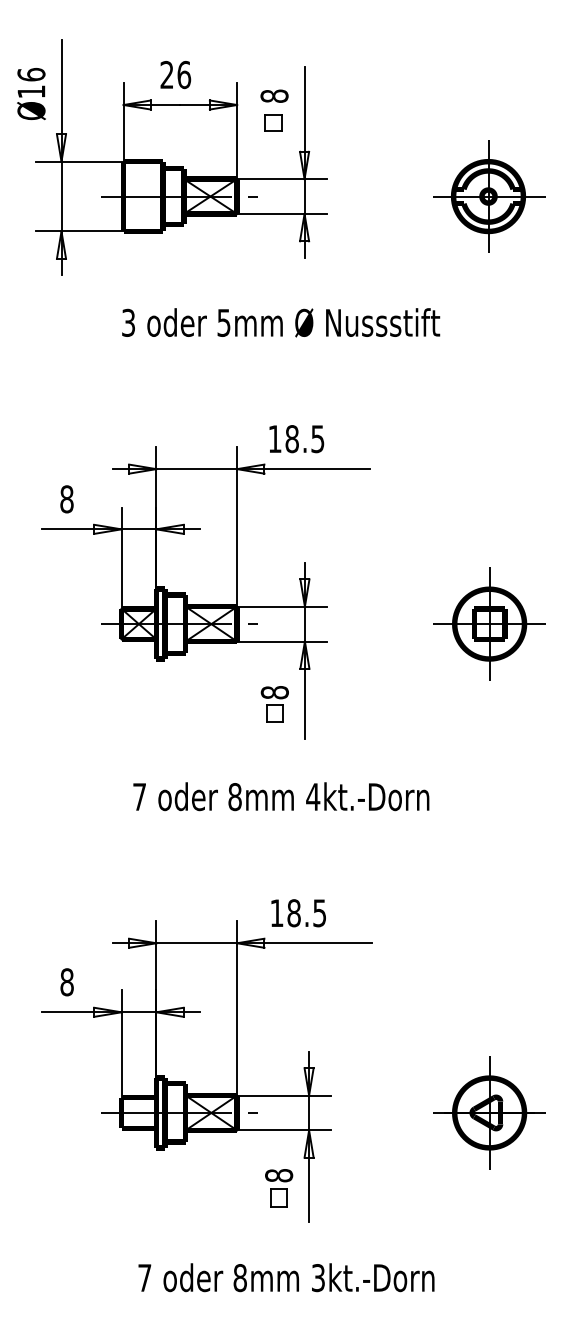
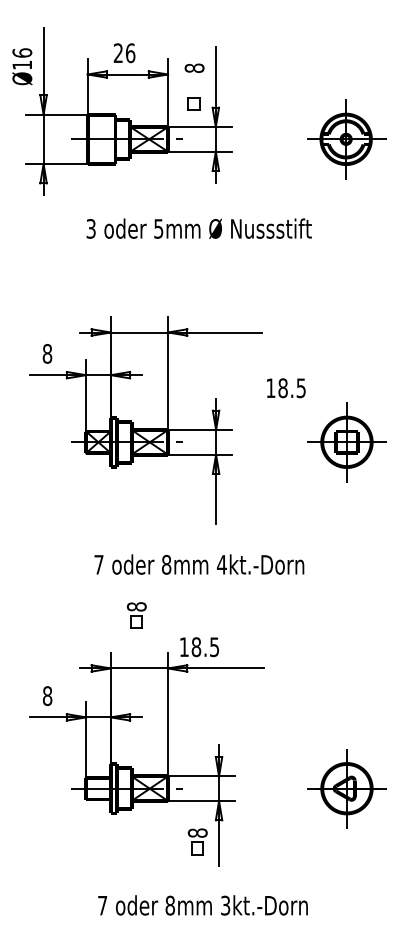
part: (273, 121) -> (193, 103), moved
text: (297, 439) -> (286, 388), moved
part: (274, 704) -> (136, 615), moved
text: (298, 913) -> (199, 647), moved

